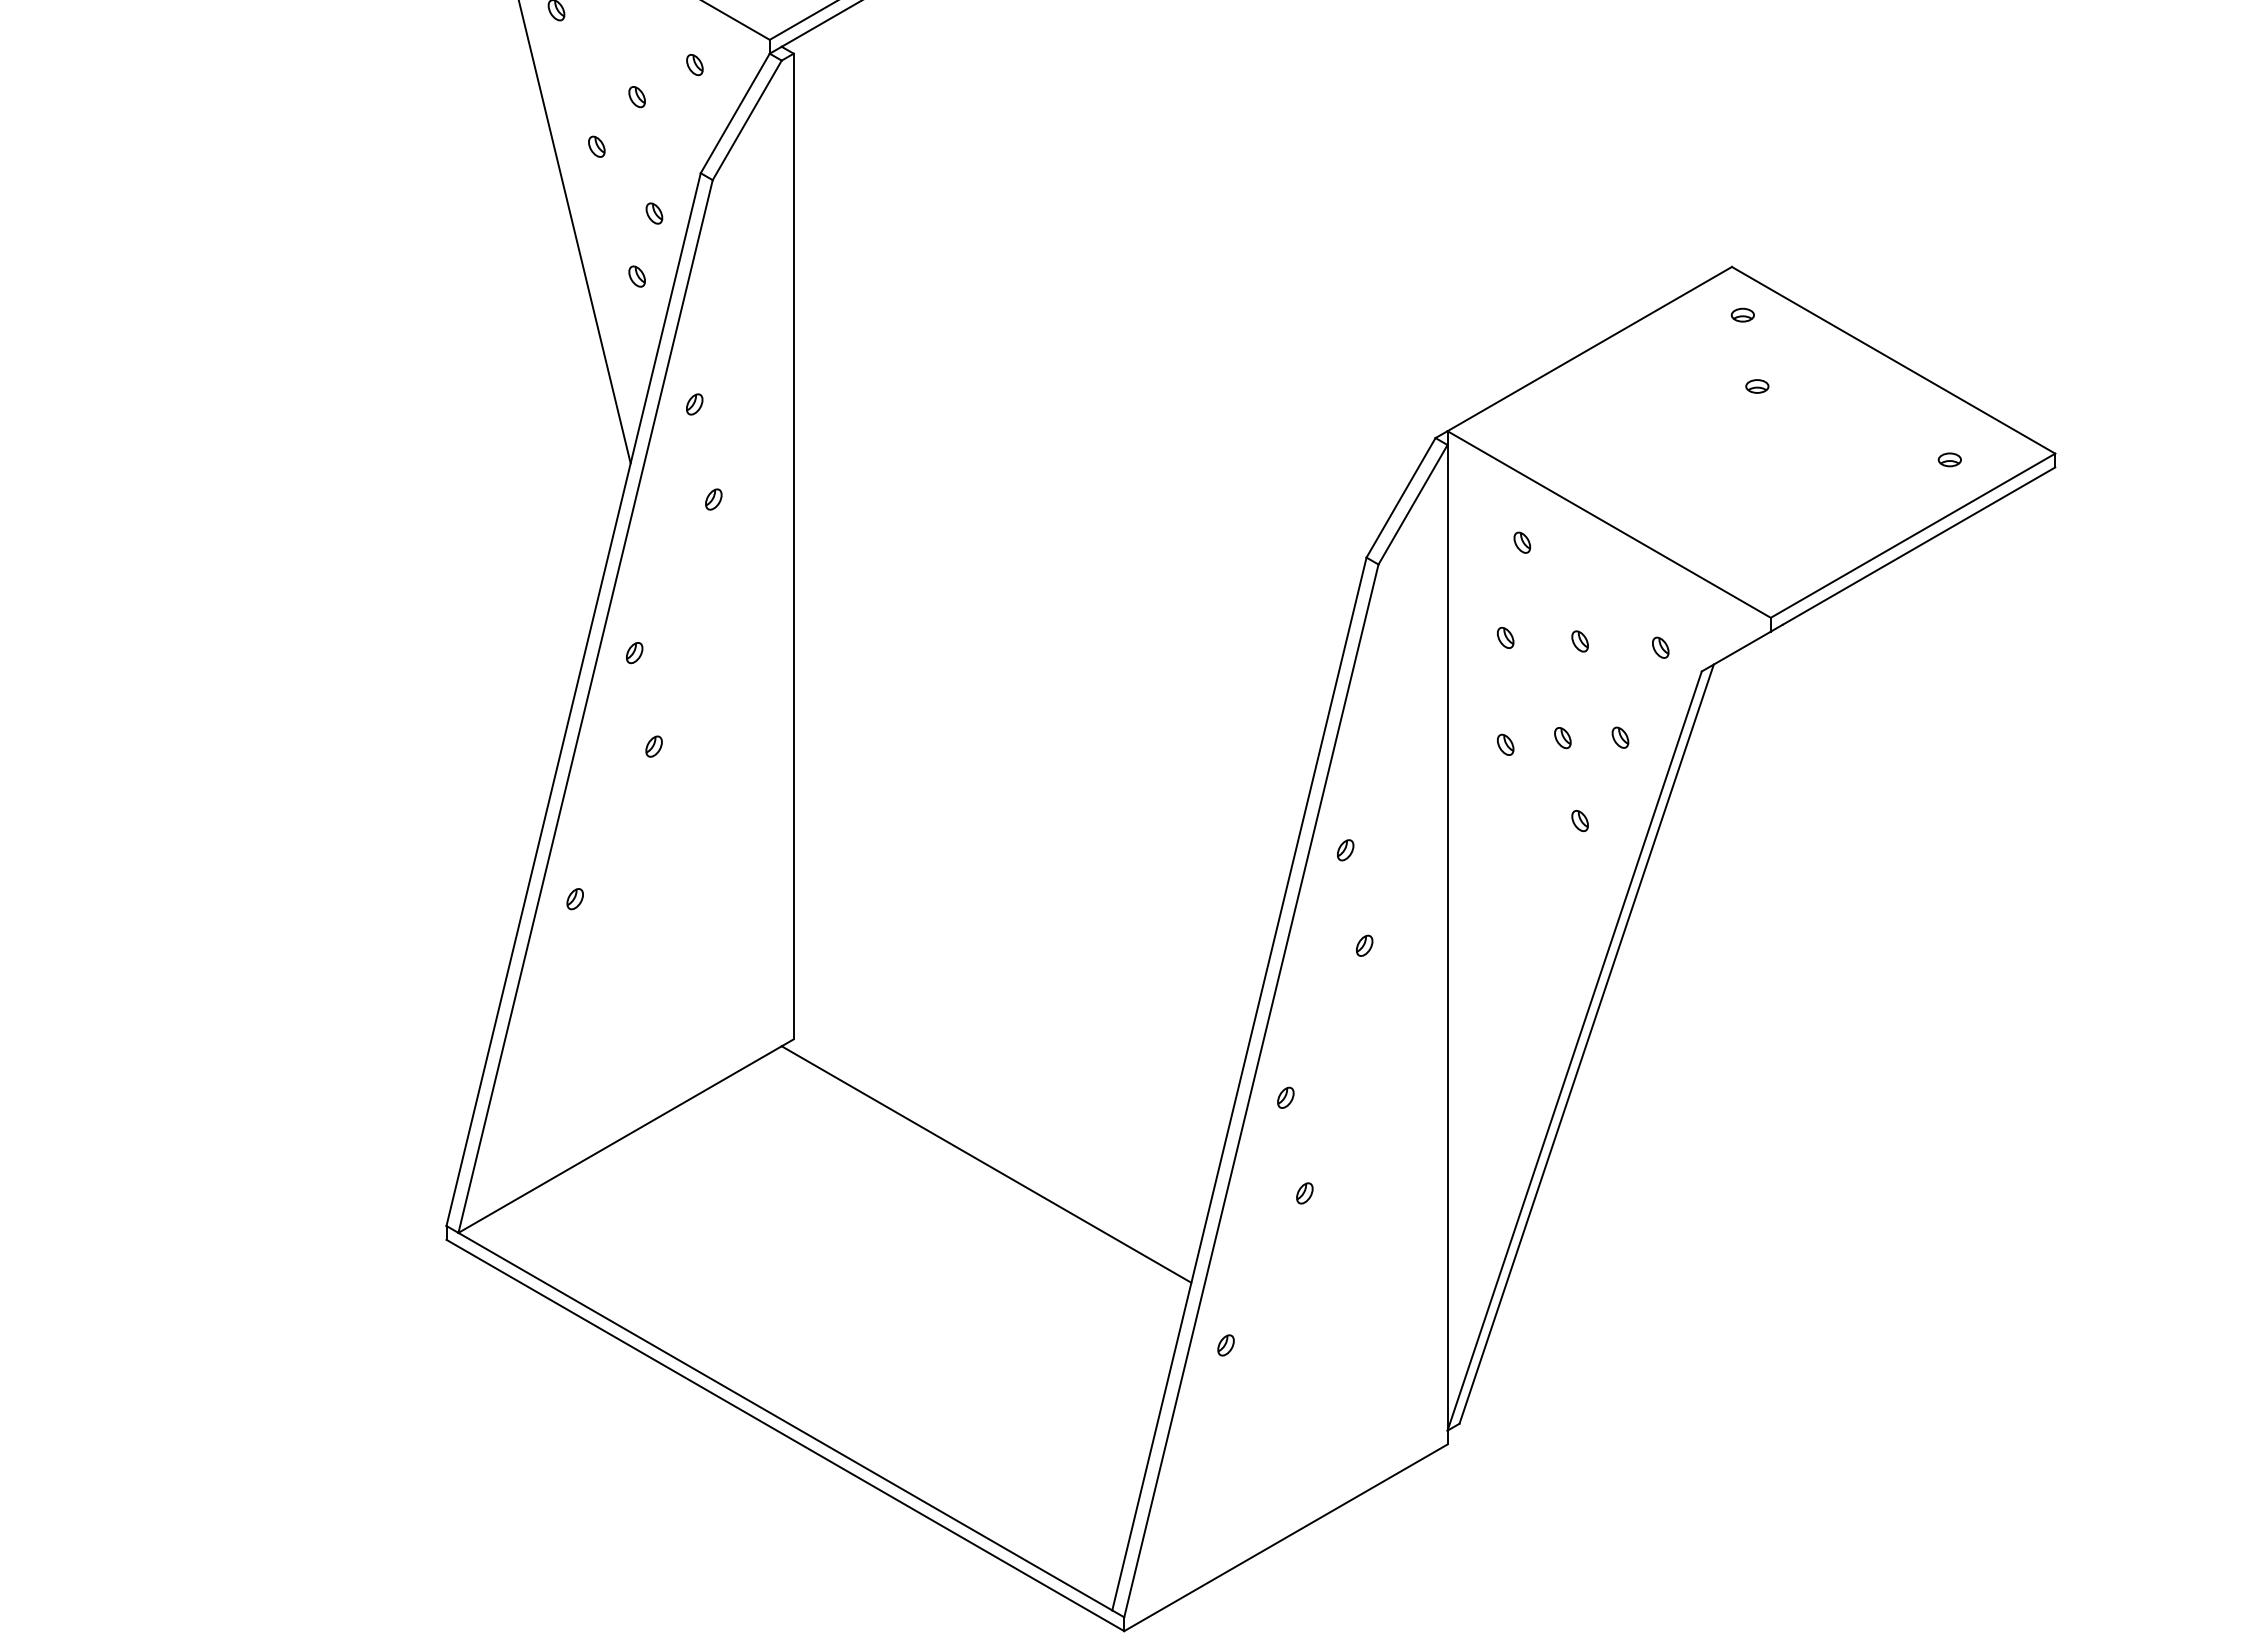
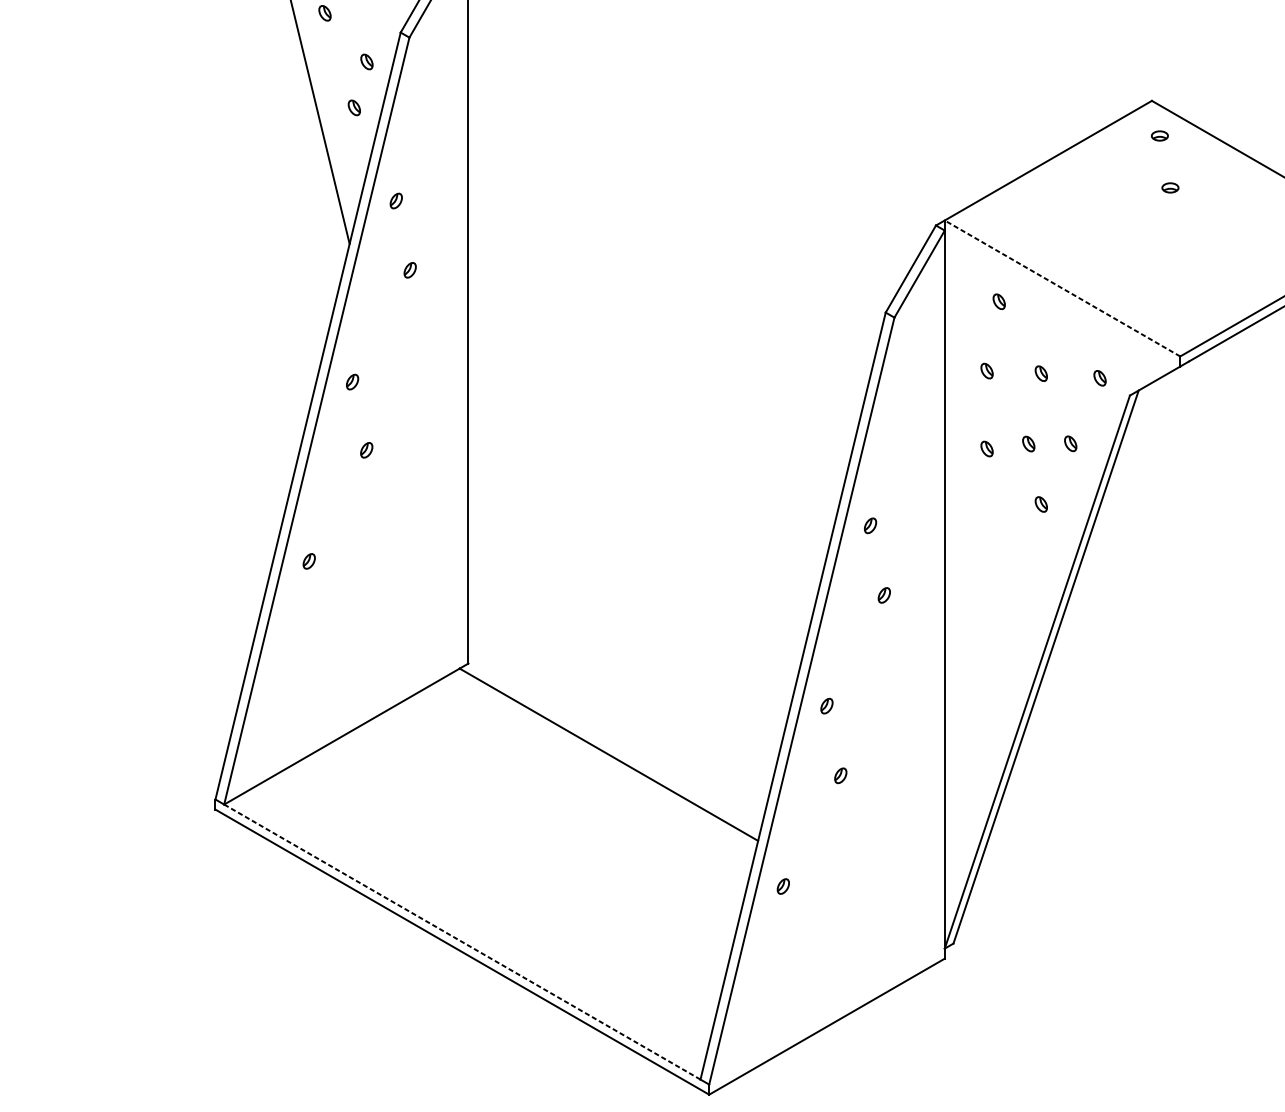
line: (1609, 524) -> (1062, 288), solid -> dashed
line: (785, 1421) -> (462, 941), solid -> dashed

